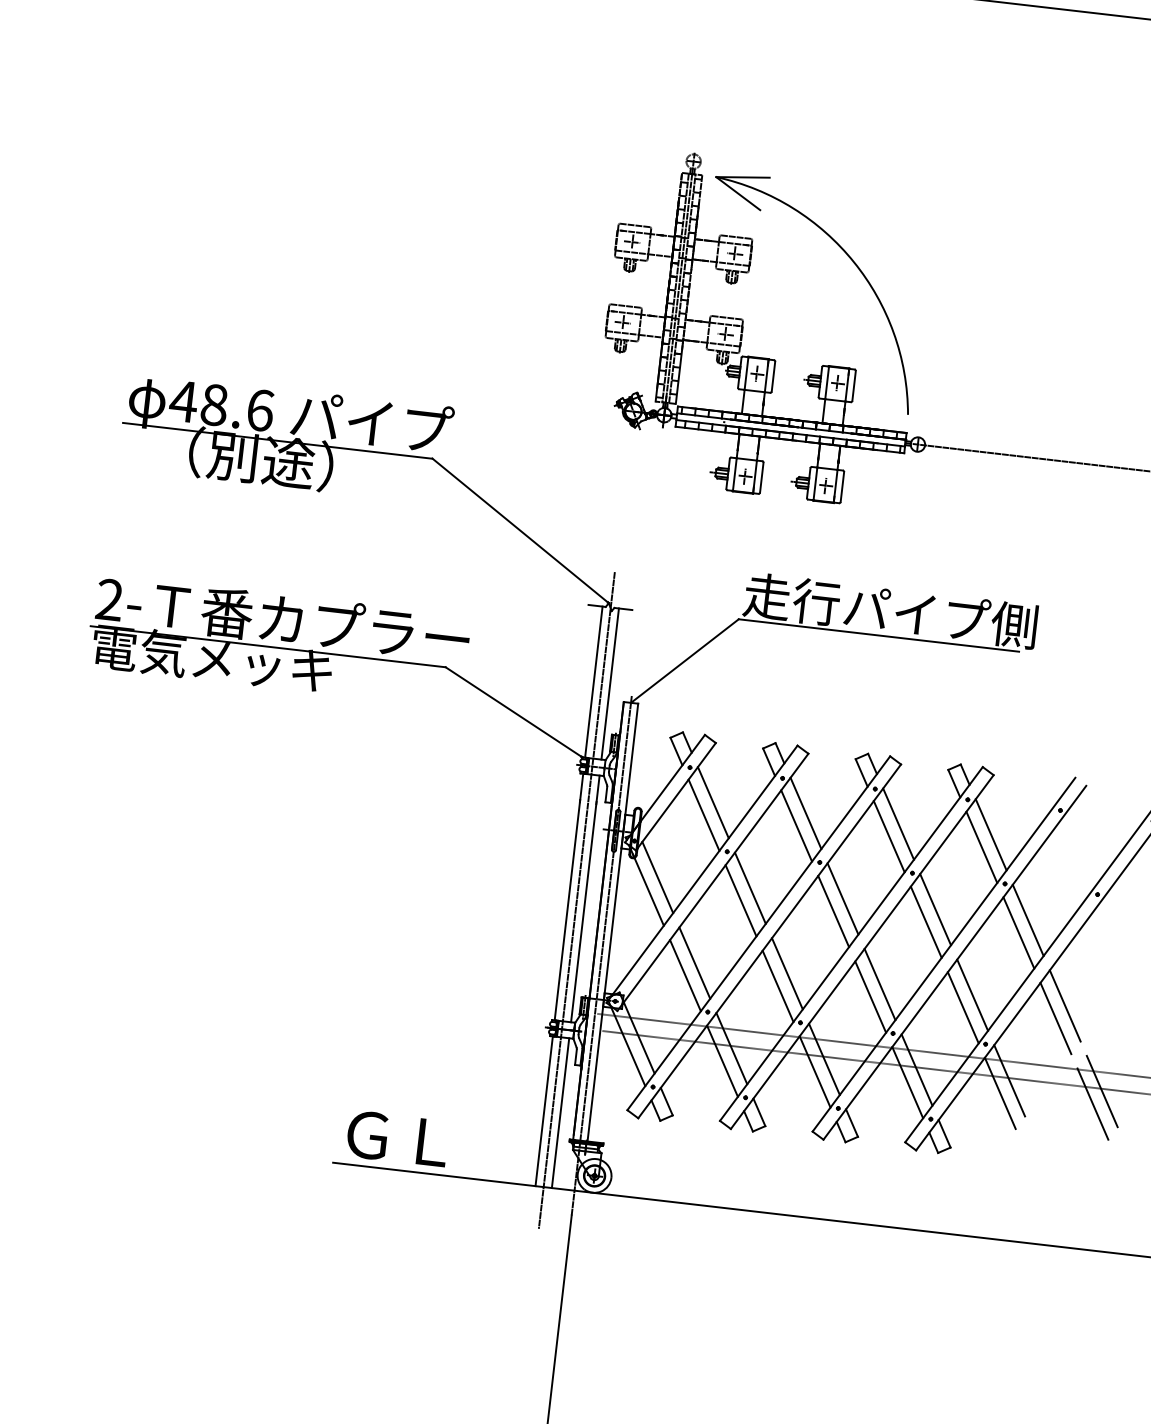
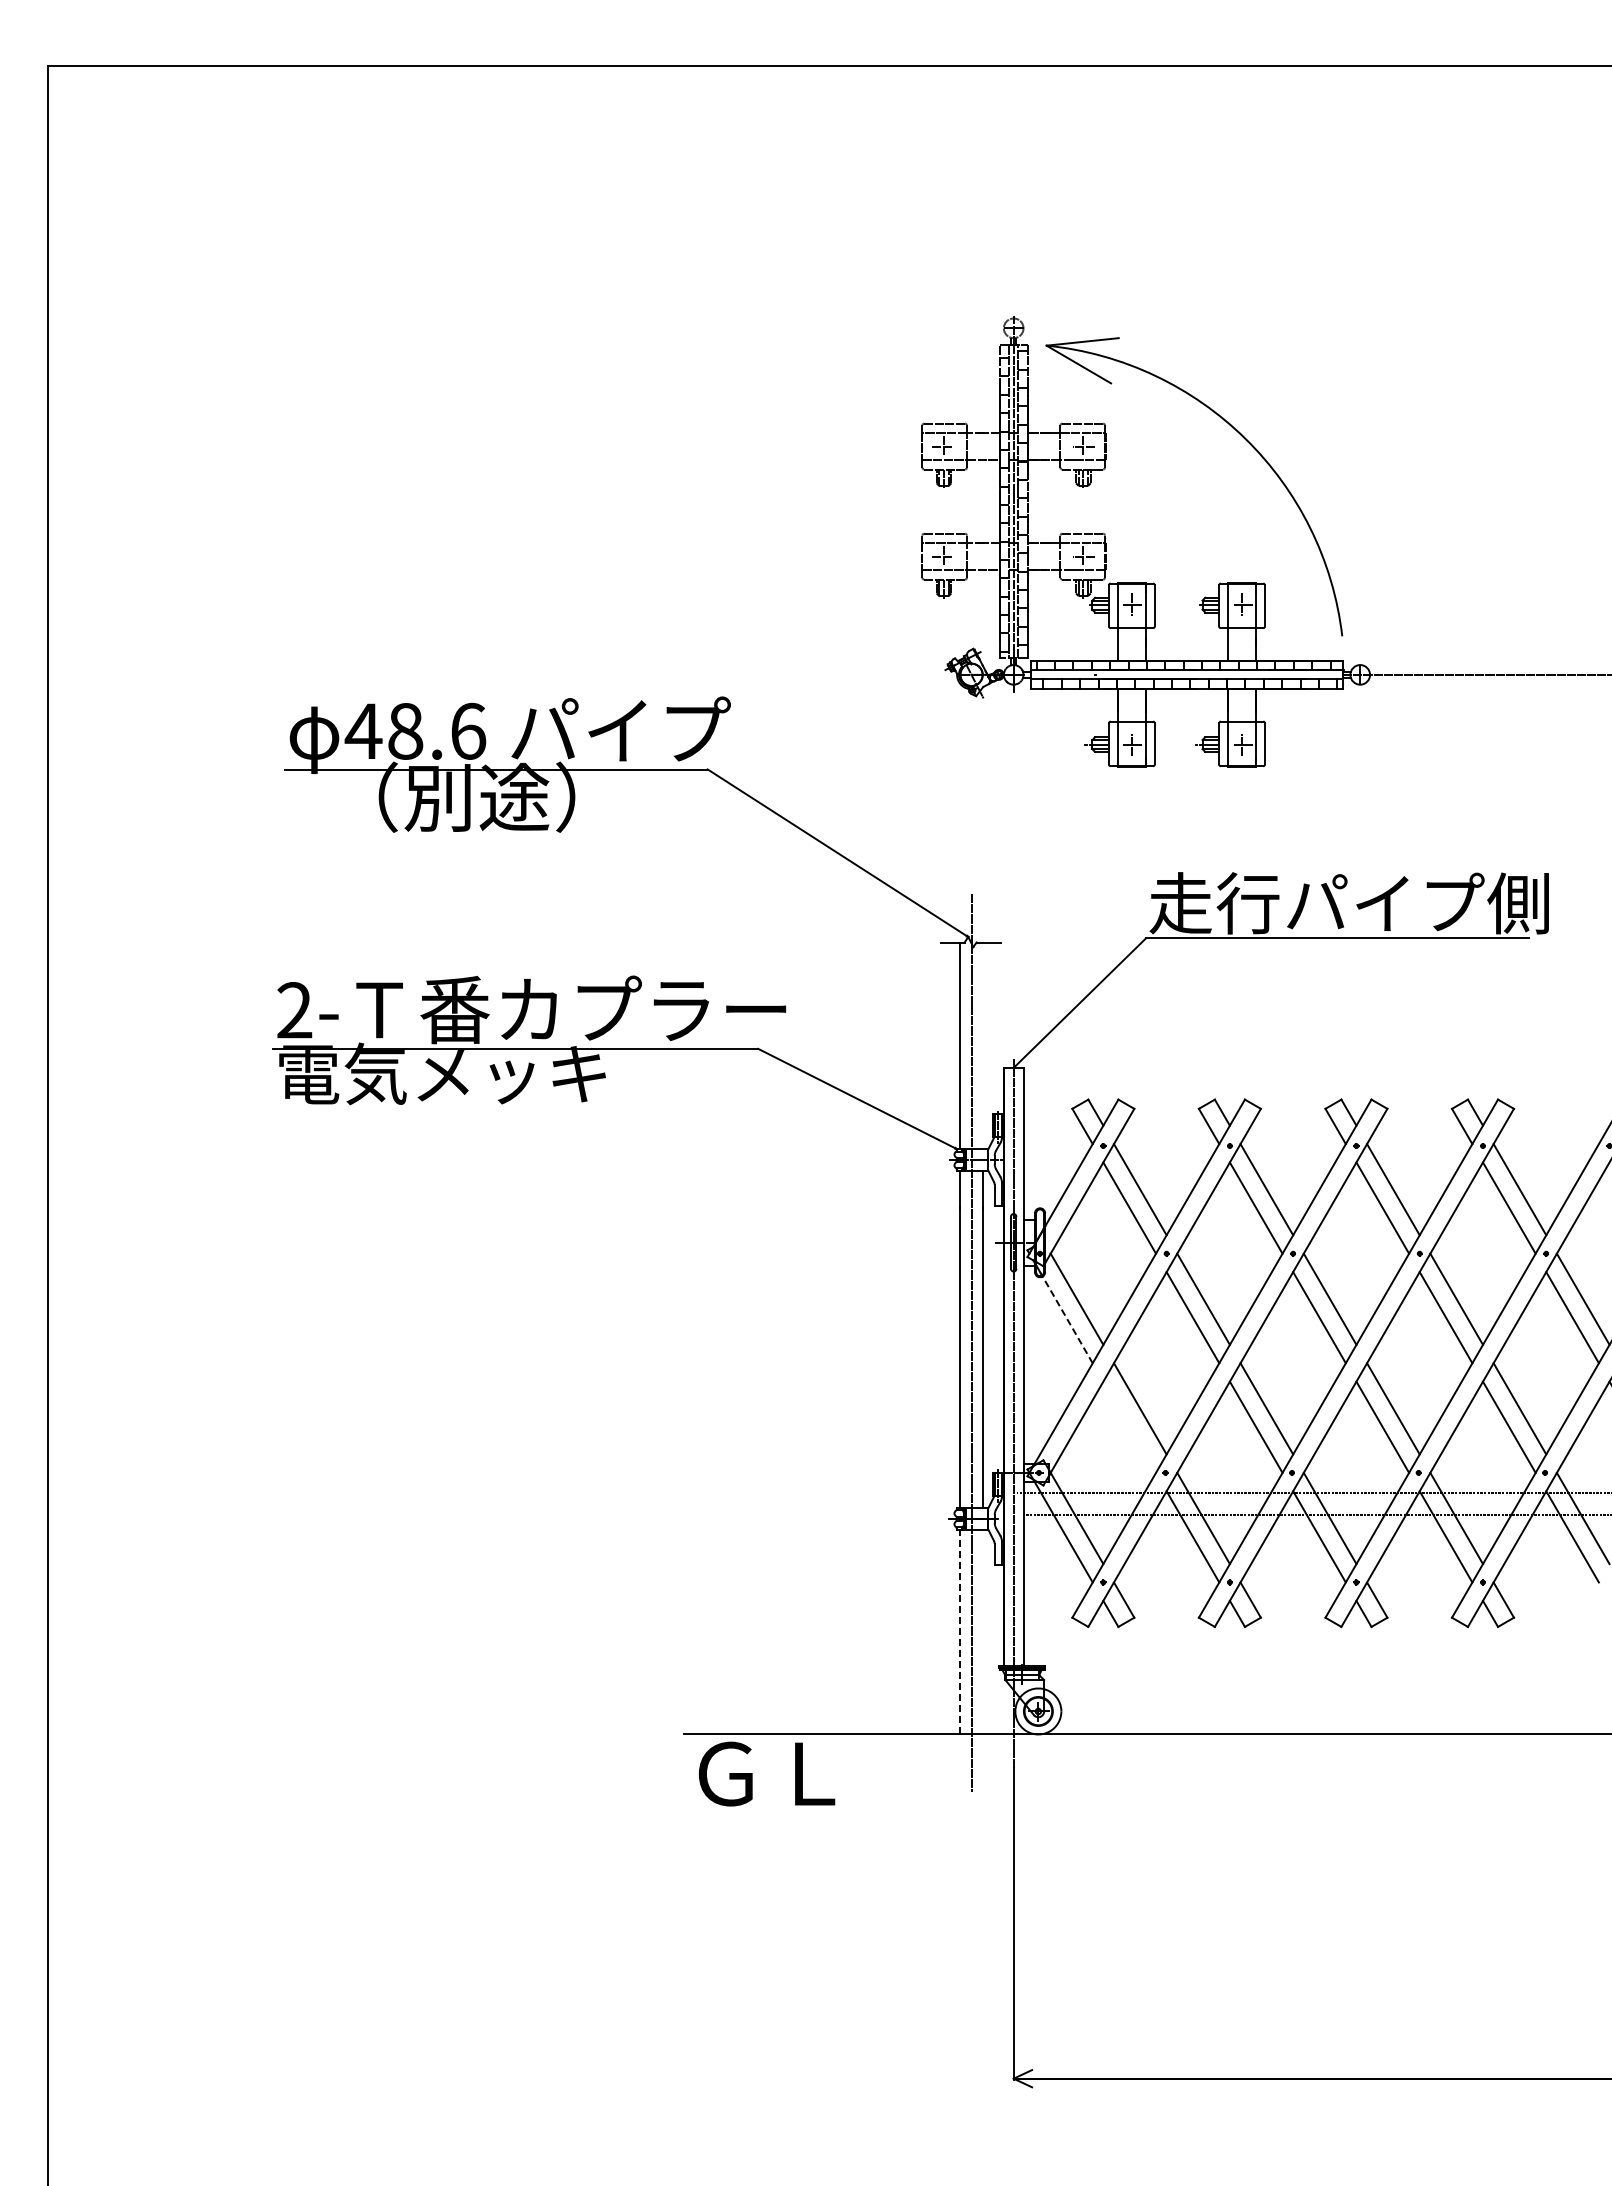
line: (610, 683) -> (982, 1045), removed
line: (648, 889) -> (1066, 1317), solid -> dashed
line: (685, 975) -> (1129, 1426), removed
line: (544, 1110) -> (960, 1631), solid -> dashed
line: (560, 1112) -> (982, 1631), removed
text: (397, 1138) -> (766, 1773), moved

